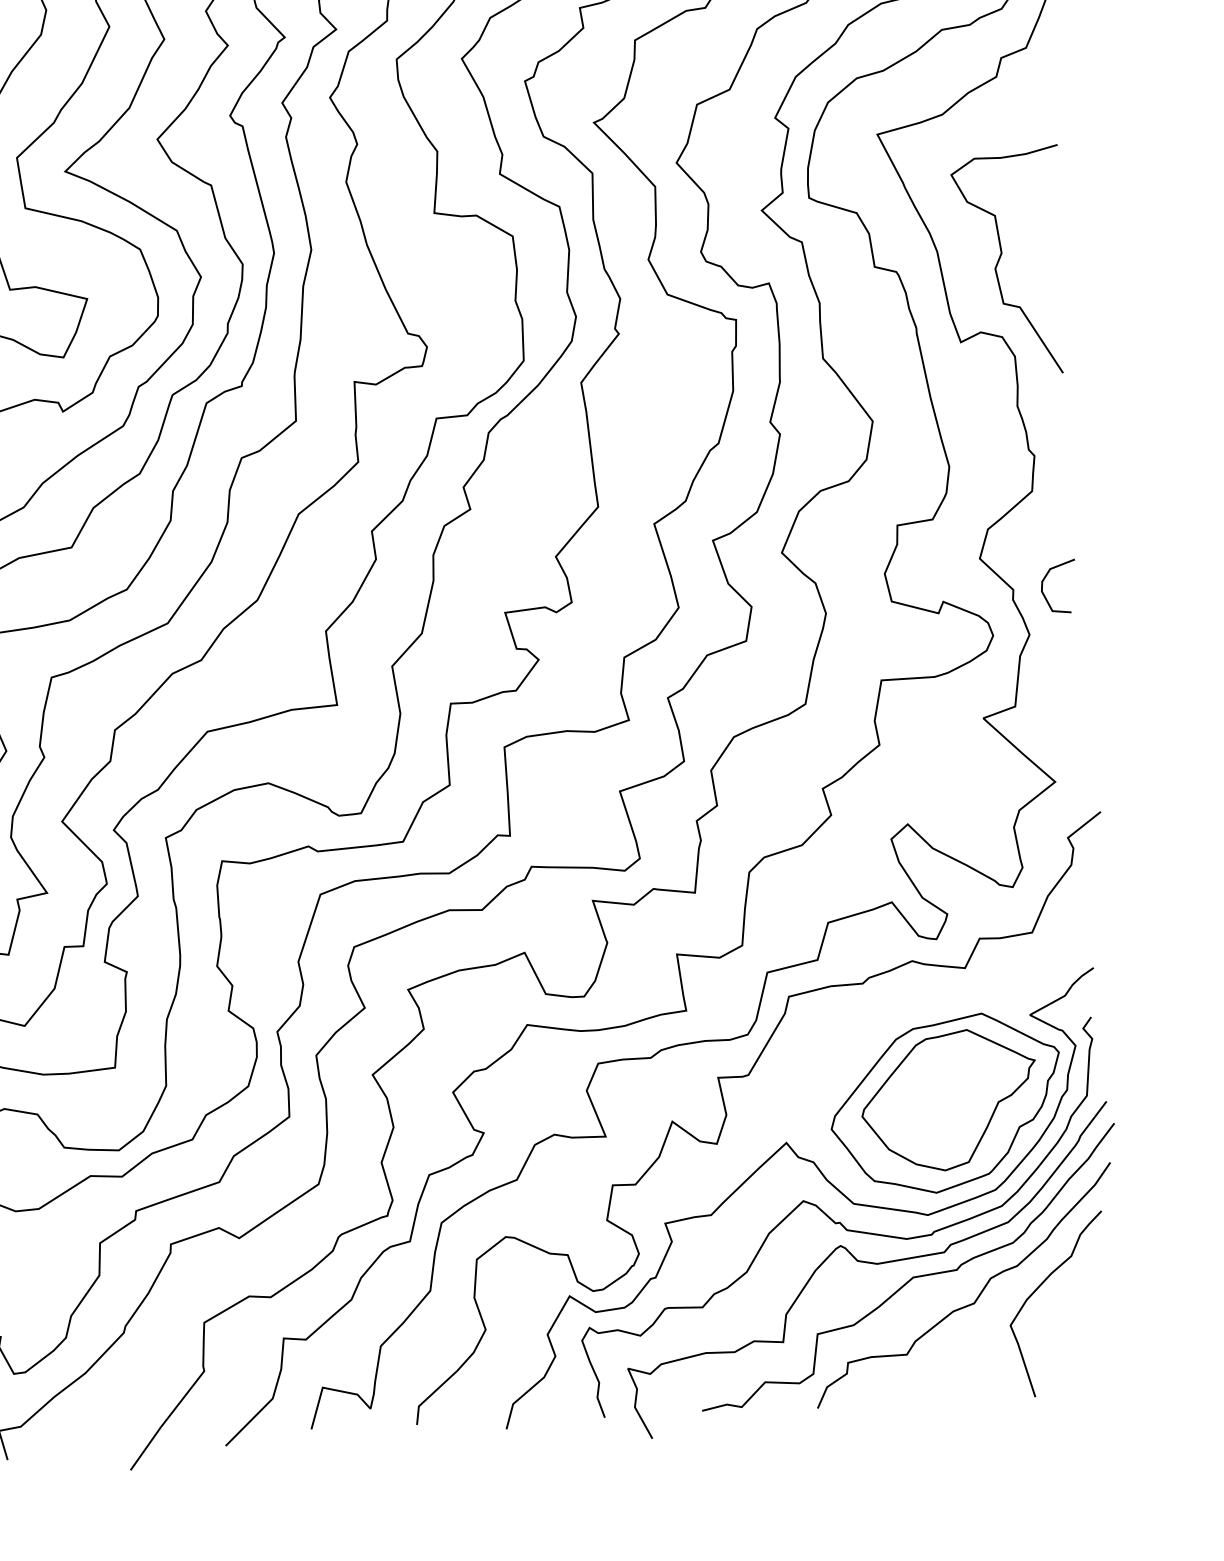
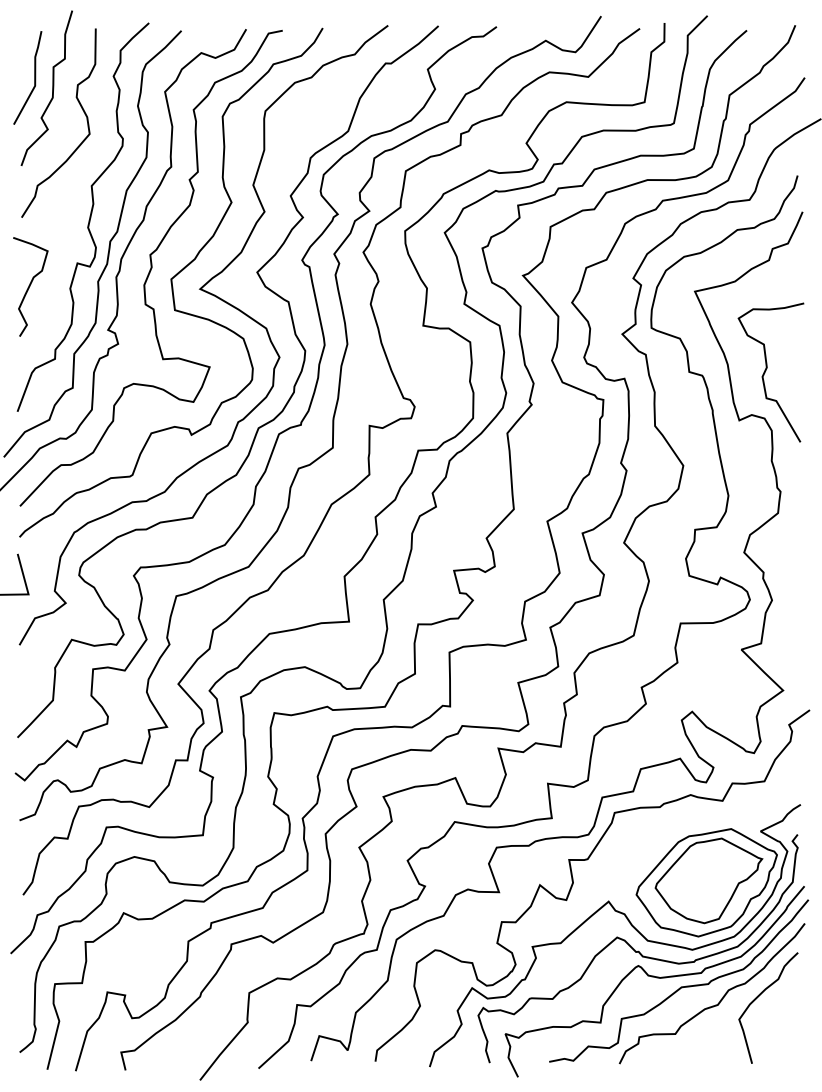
curve: (1044, 586) -> (782, 571), removed

